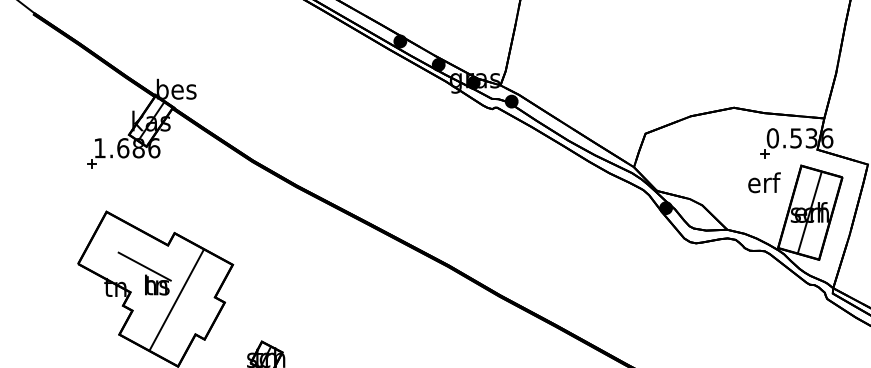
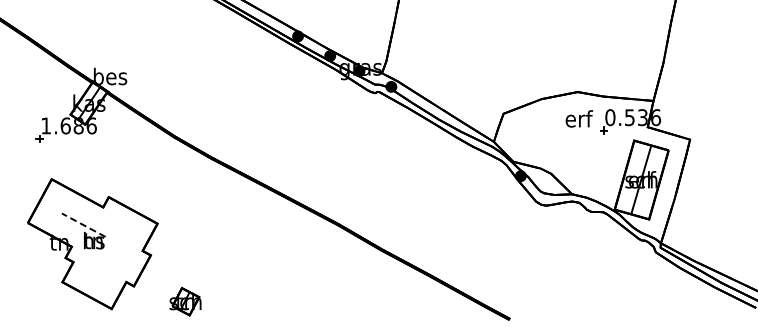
text: (763, 182) -> (578, 118), moved
line: (144, 266) -> (83, 225), solid -> dashed
line: (176, 300) -> (110, 253), removed

